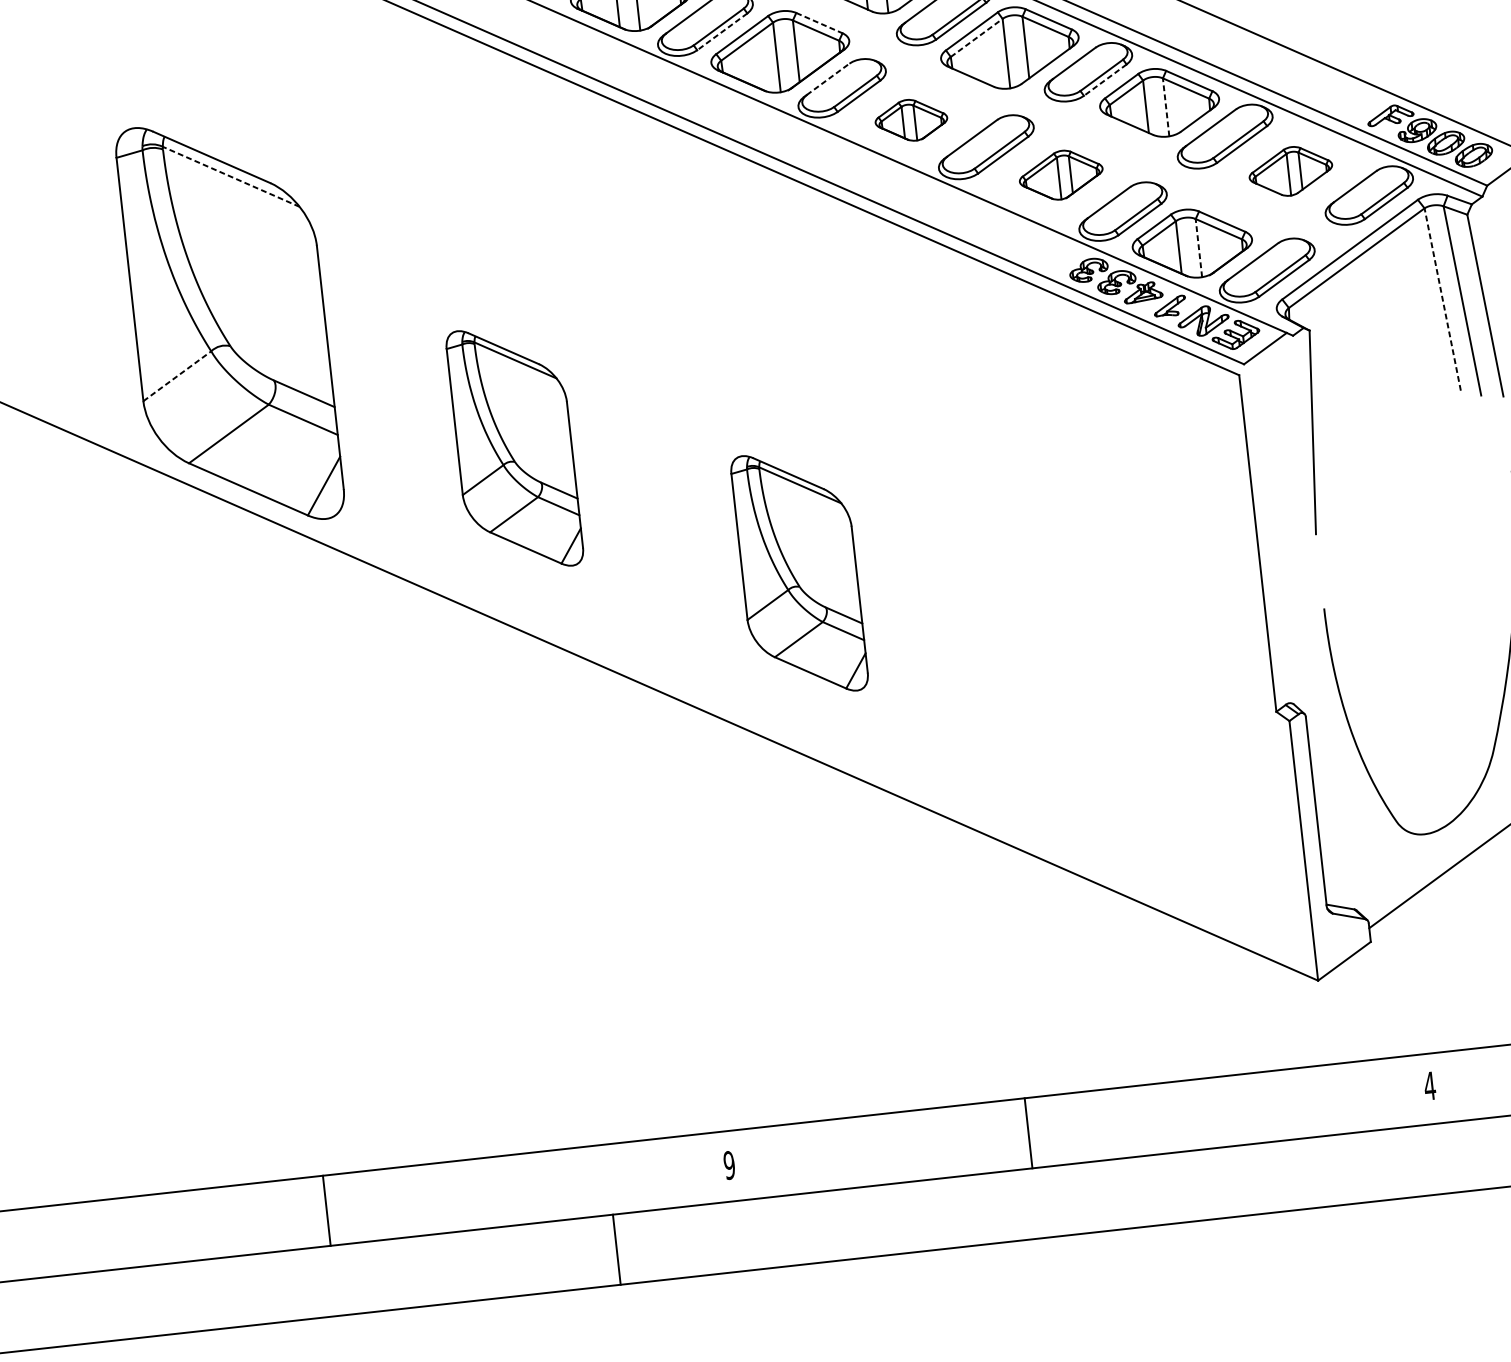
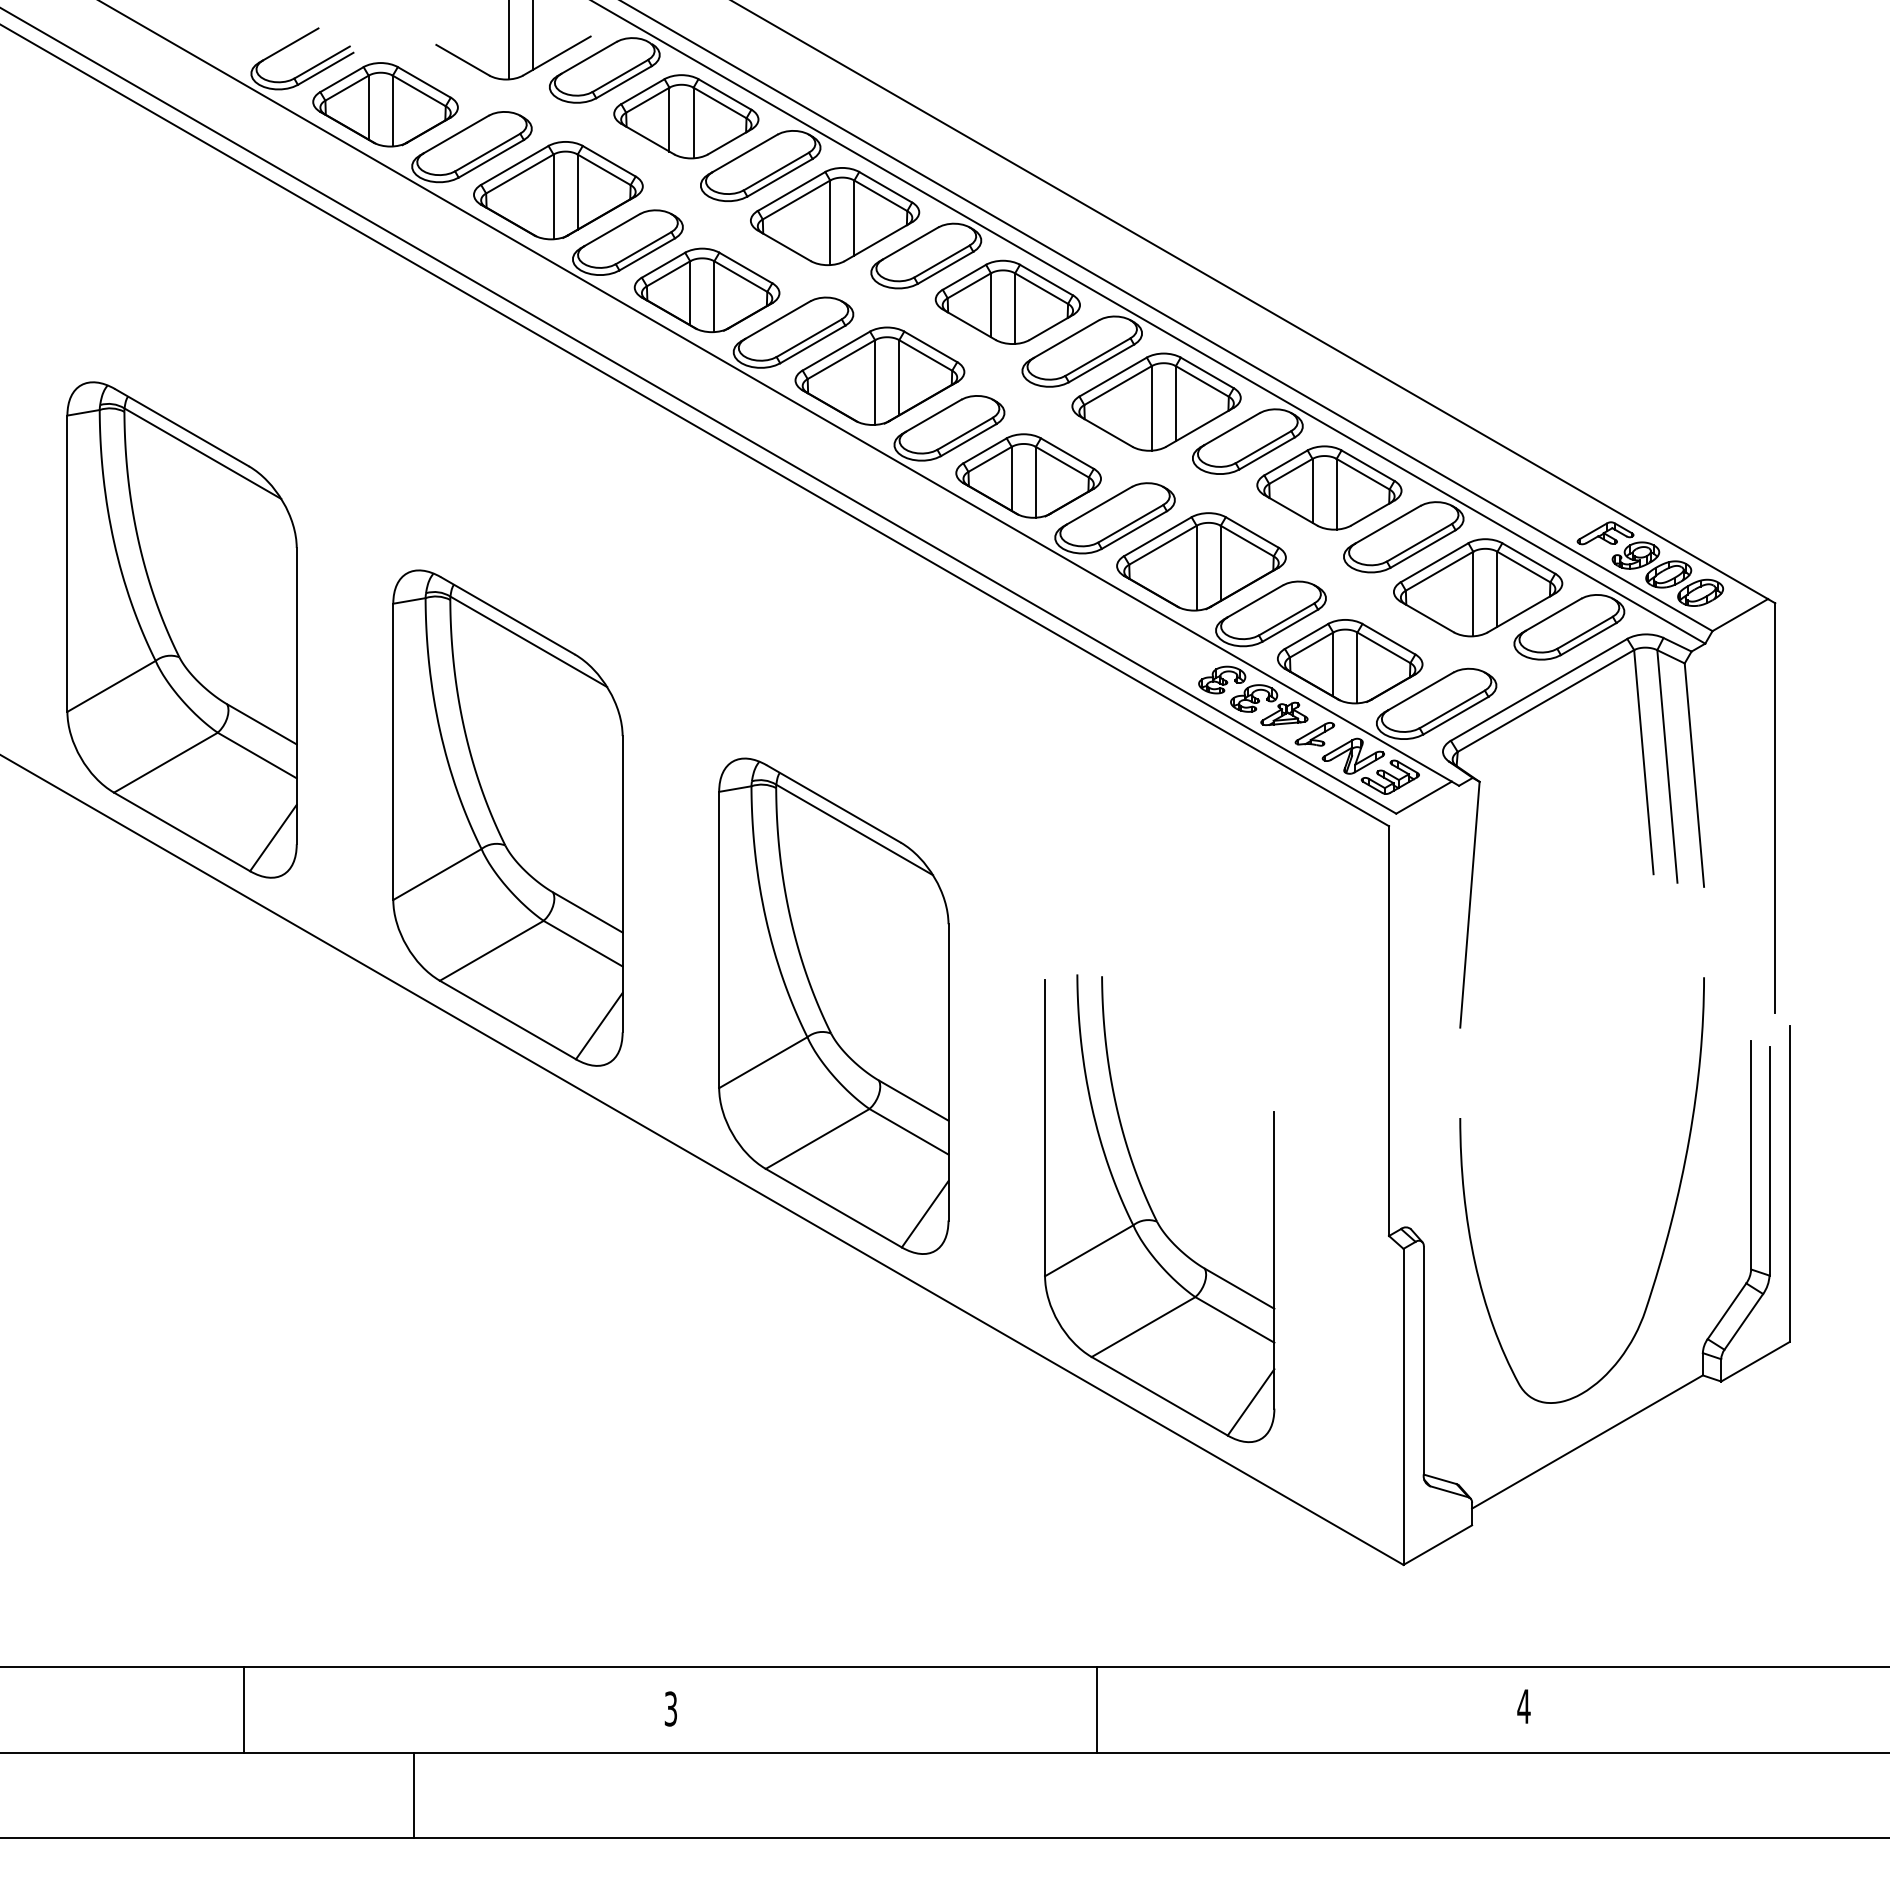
line: (819, 22) -> (930, 346), dashed -> solid
line: (722, 31) -> (812, 344), dashed -> solid
line: (977, 37) -> (1118, 385), dashed -> solid
line: (828, 79) -> (934, 415), dashed -> solid
line: (1104, 80) -> (1266, 453), dashed -> solid
line: (1165, 106) -> (1336, 493), dashed -> solid
part: (911, 119) -> (1028, 475), size x1.67
part: (1291, 171) -> (1478, 587), size x1.67
part: (1061, 174) -> (1201, 561), size x1.67
line: (230, 176) -> (202, 453), dashed -> solid
line: (1198, 247) -> (1357, 667), dashed -> solid
line: (1442, 299) -> (1643, 762), dashed -> solid
line: (177, 376) -> (111, 686), dashed -> solid
part: (514, 448) -> (507, 817), size x1.67
part: (799, 572) -> (833, 1005), size x1.67
part: (1080, 713) -> (1153, 1211), added
line: (1028, 1132) -> (1096, 1709), moved
text: (729, 1165) -> (670, 1708), 9 -> 3
line: (326, 1210) -> (243, 1709), moved
line: (617, 1249) -> (414, 1795), moved

